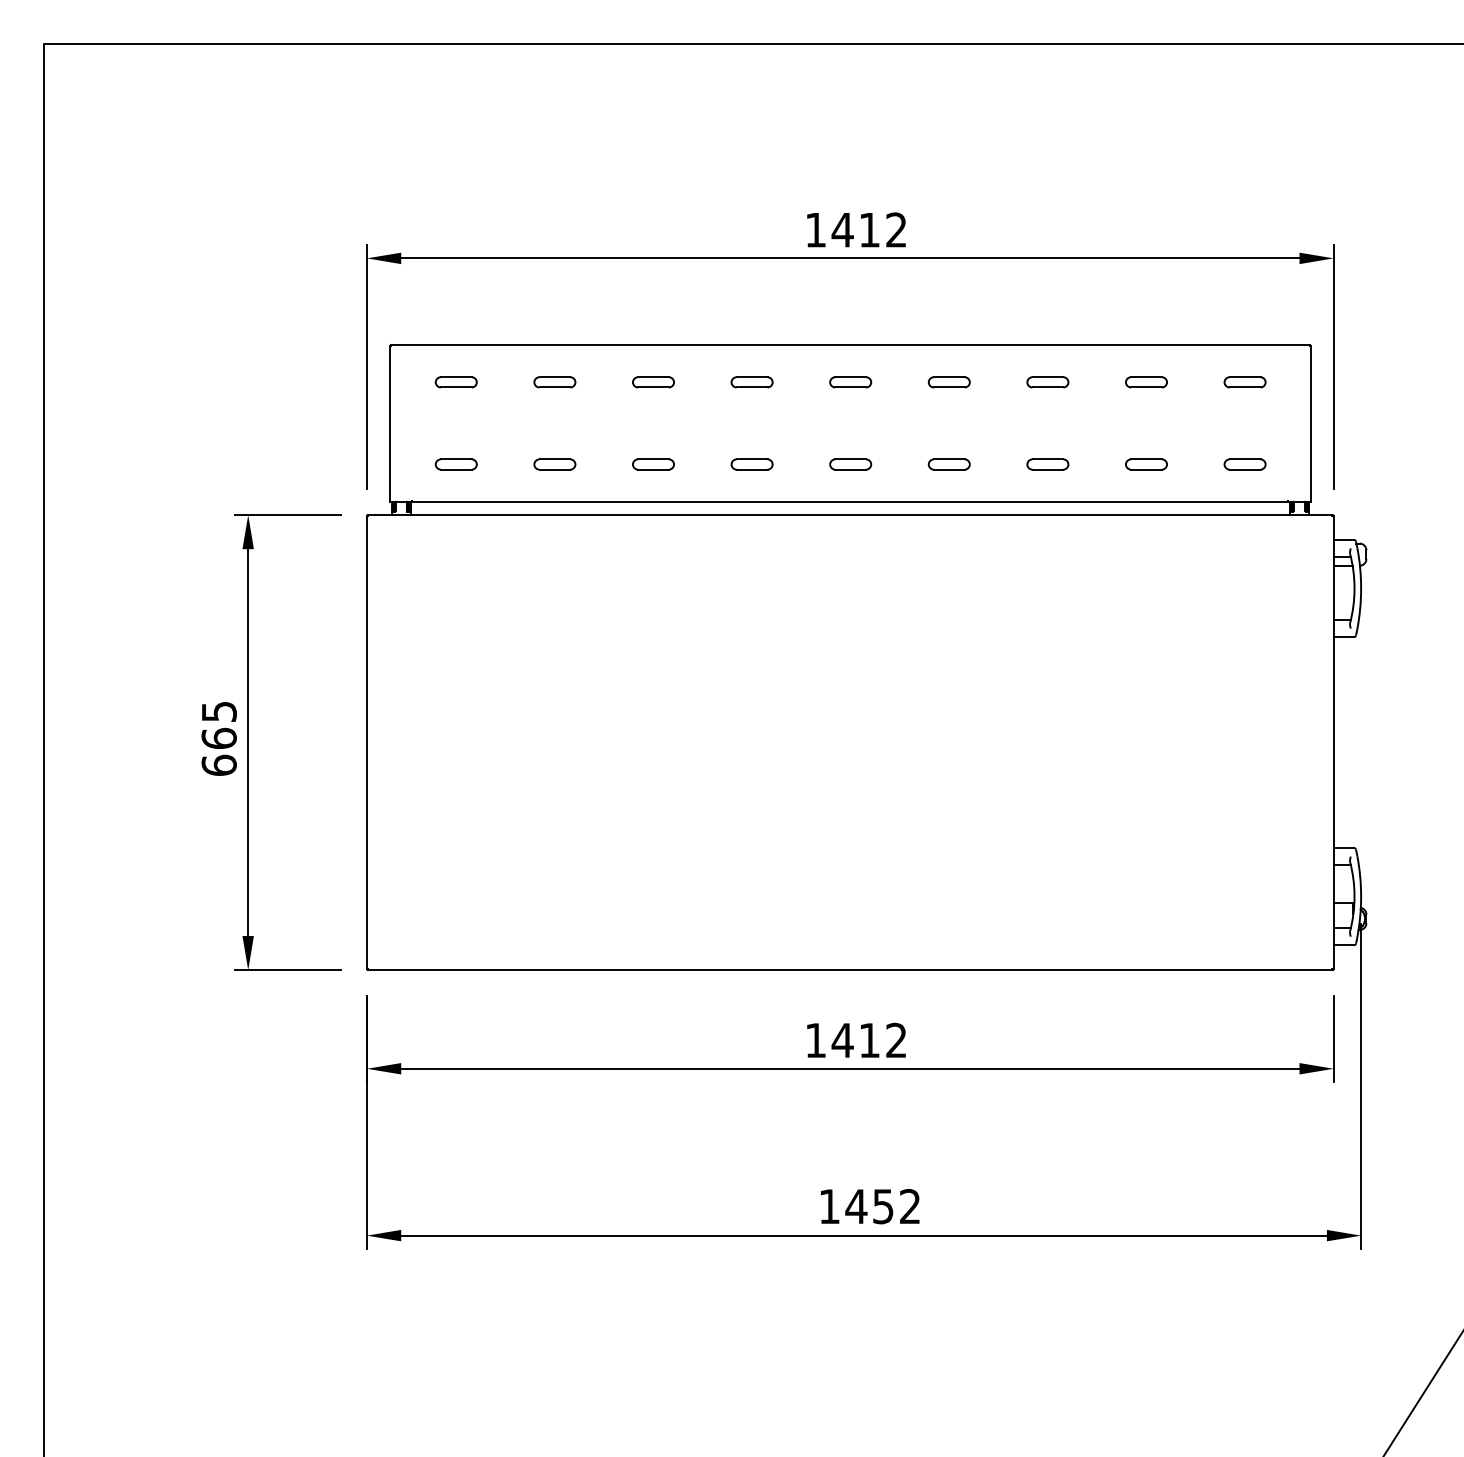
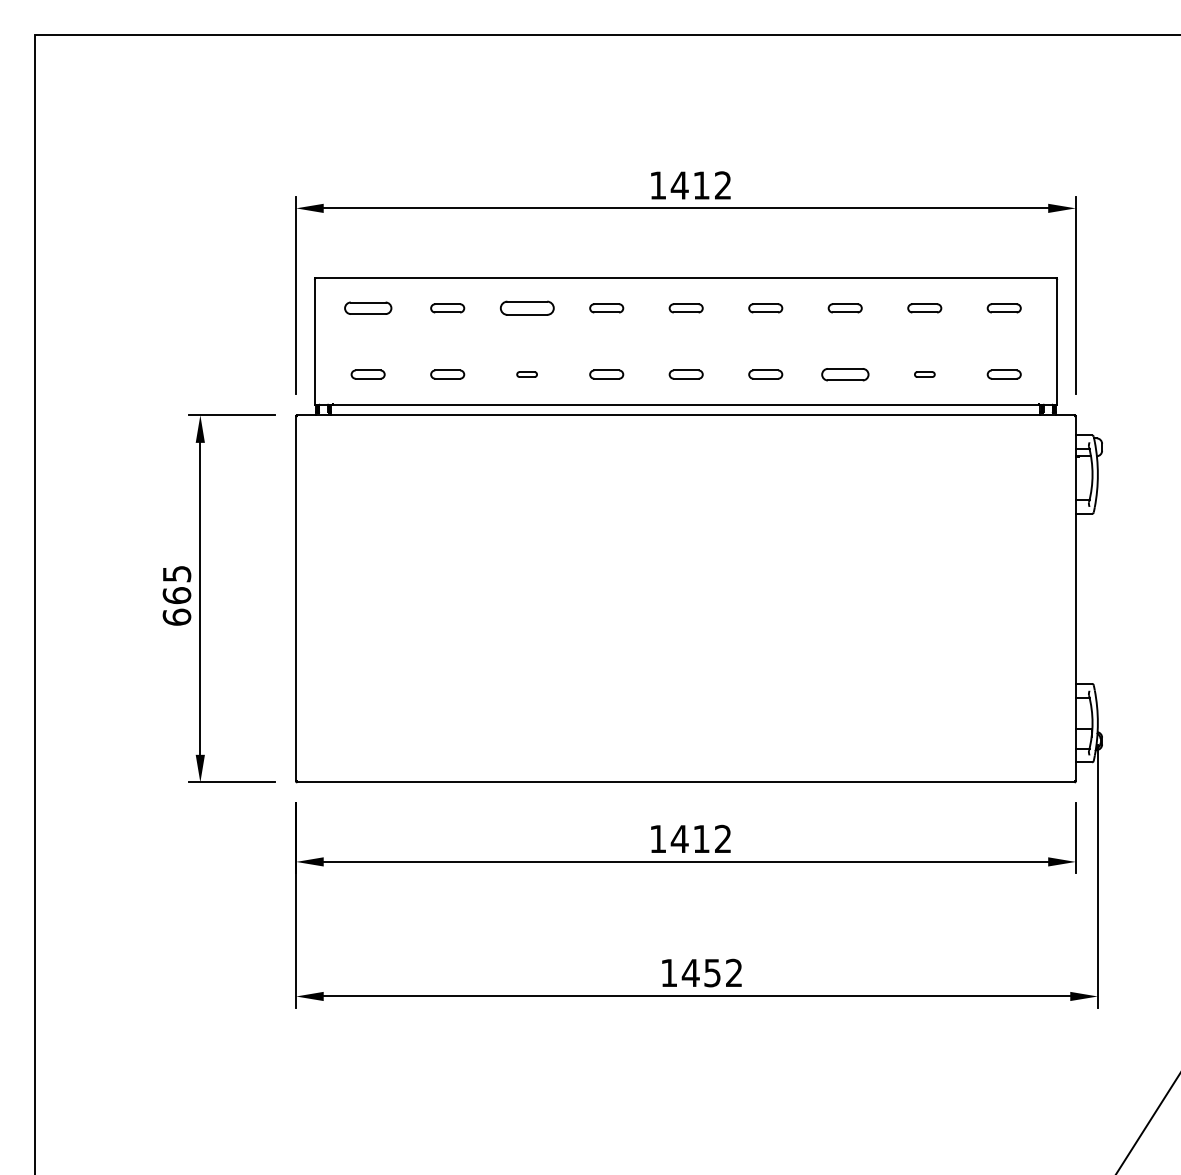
part: (455, 382) -> (367, 308), size x1.4
part: (652, 382) -> (526, 308), size x1.6
part: (652, 464) -> (526, 374), size x0.6
part: (1046, 464) -> (844, 374), size x1.4
part: (1146, 464) -> (924, 374), size x0.6

